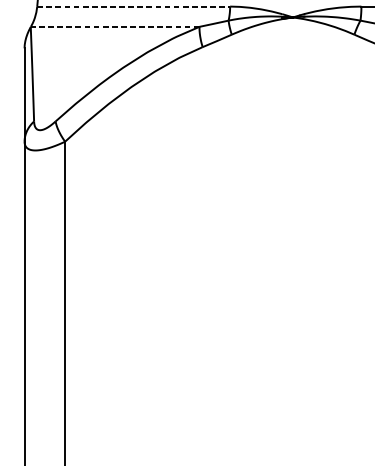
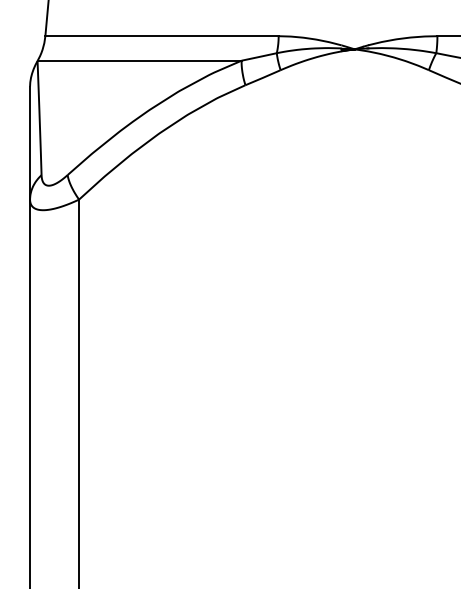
line: (134, 6) -> (162, 36), dashed -> solid
line: (115, 26) -> (139, 60), dashed -> solid

